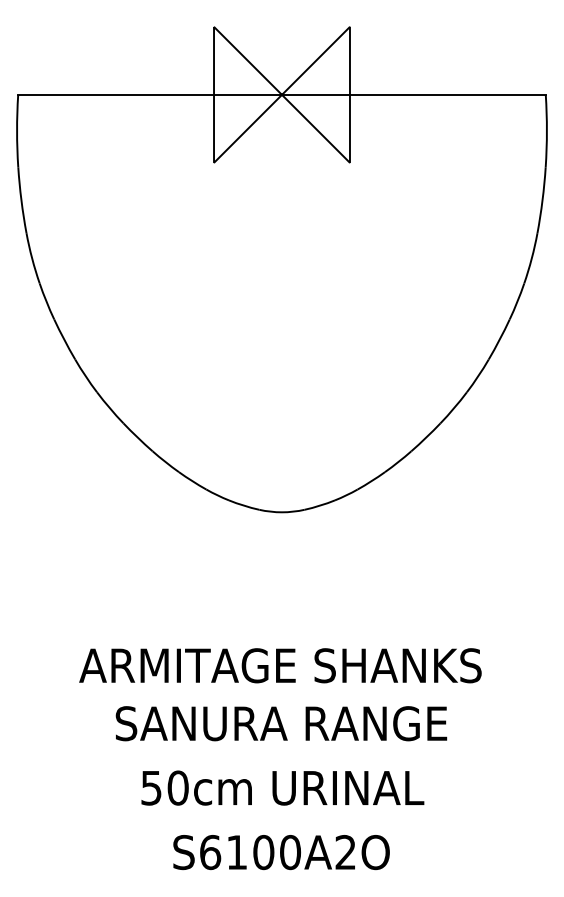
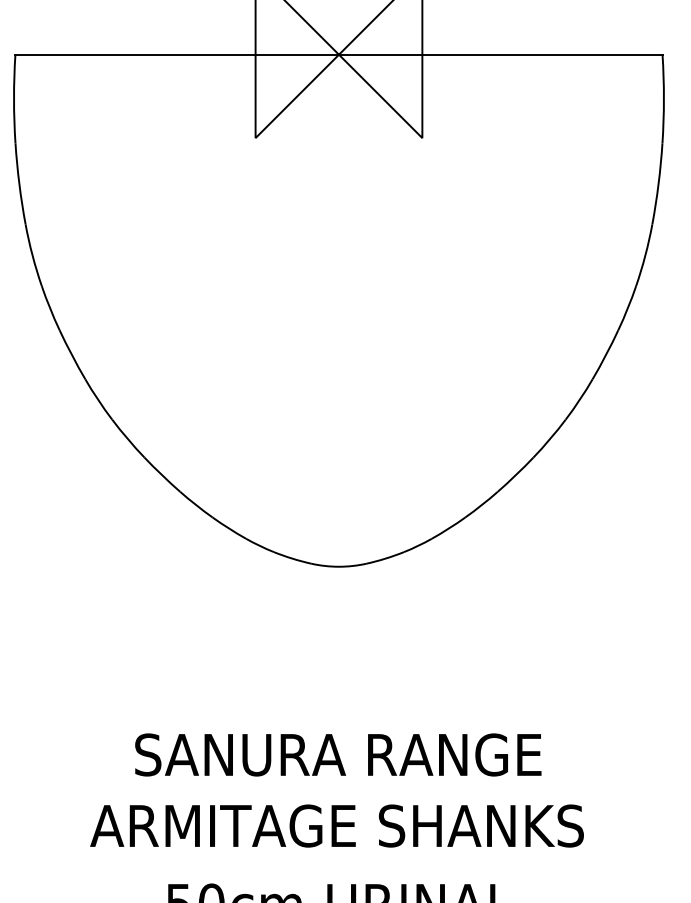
text: (280, 665) -> (337, 754), ARMITAGE SHANKS -> SANURA RANGE
text: (280, 723) -> (337, 825), SANURA RANGE -> ARMITAGE SHANKS

